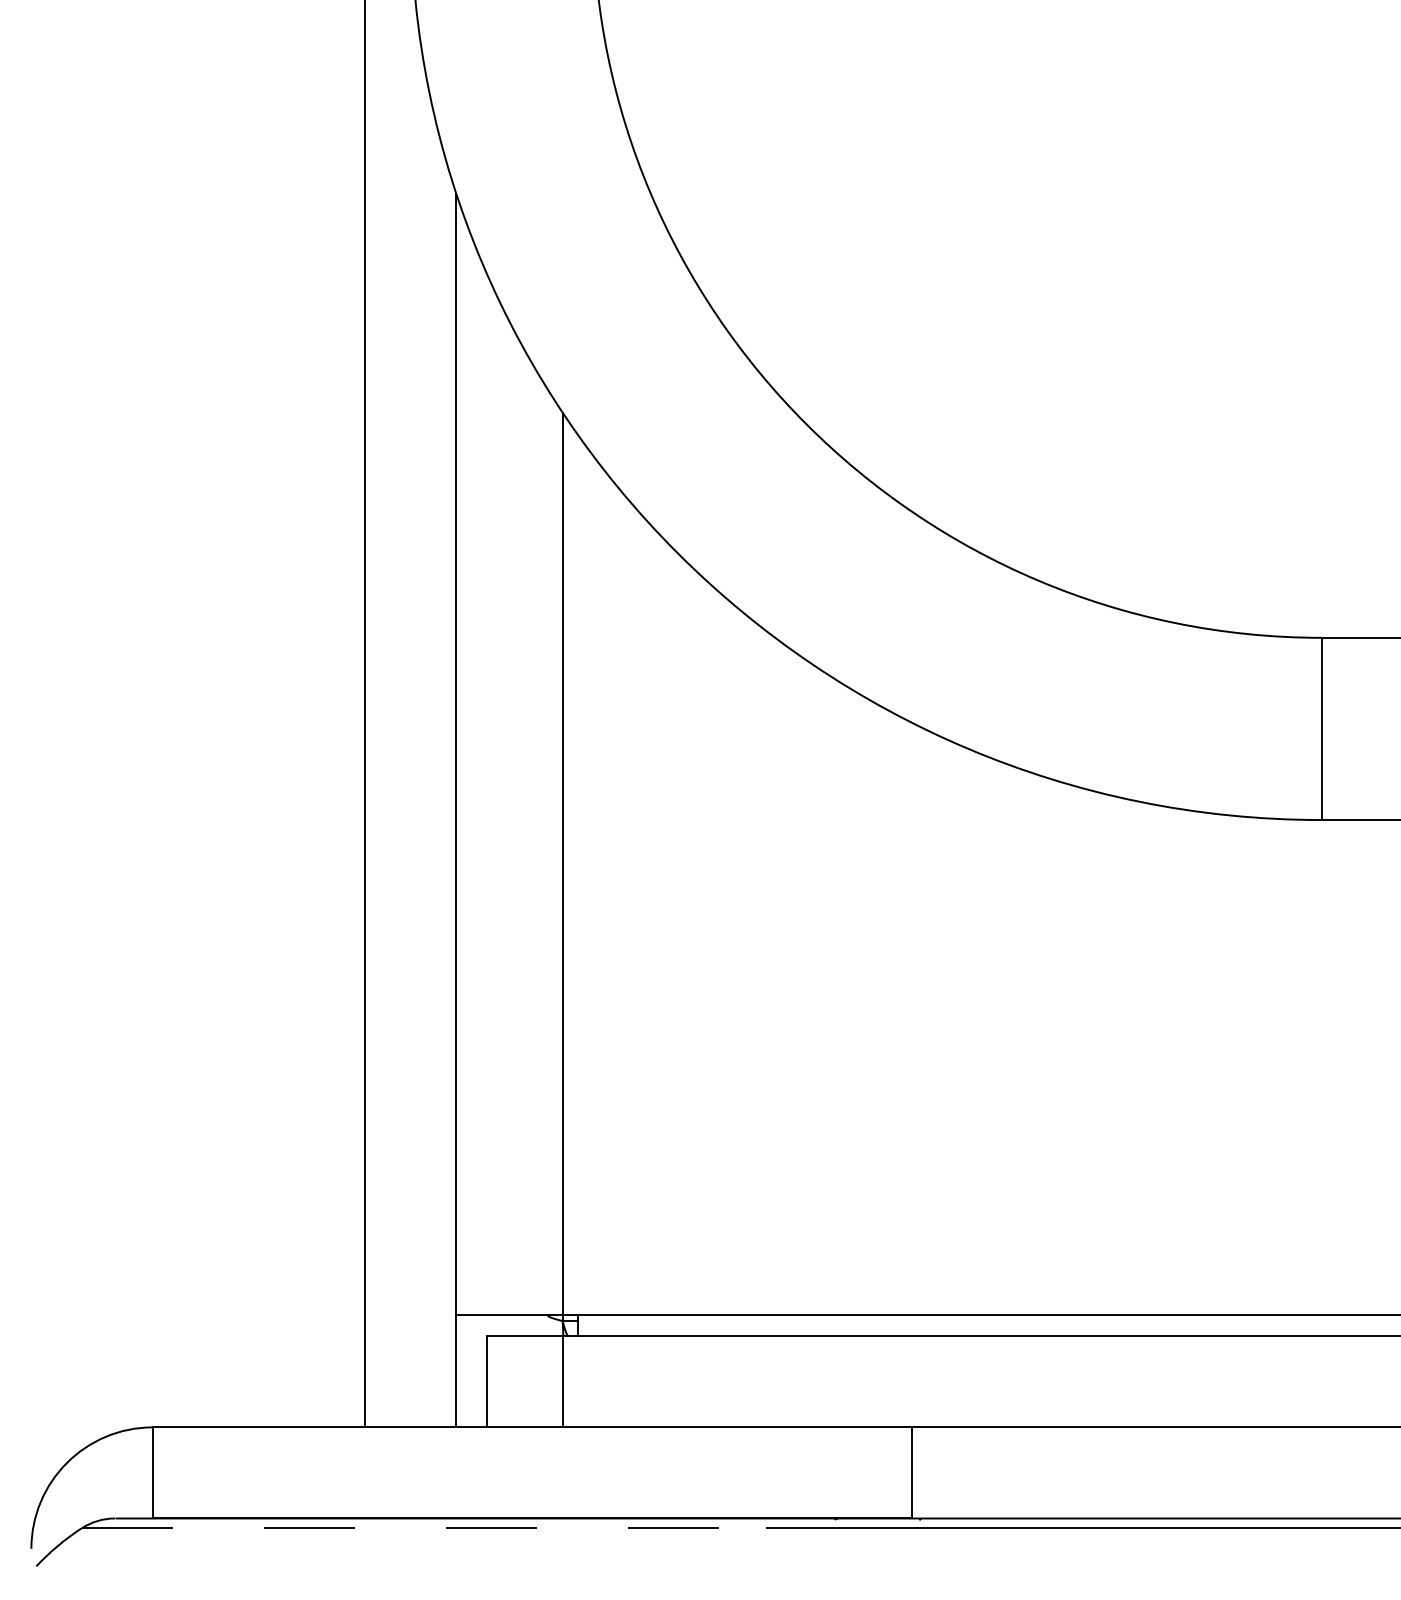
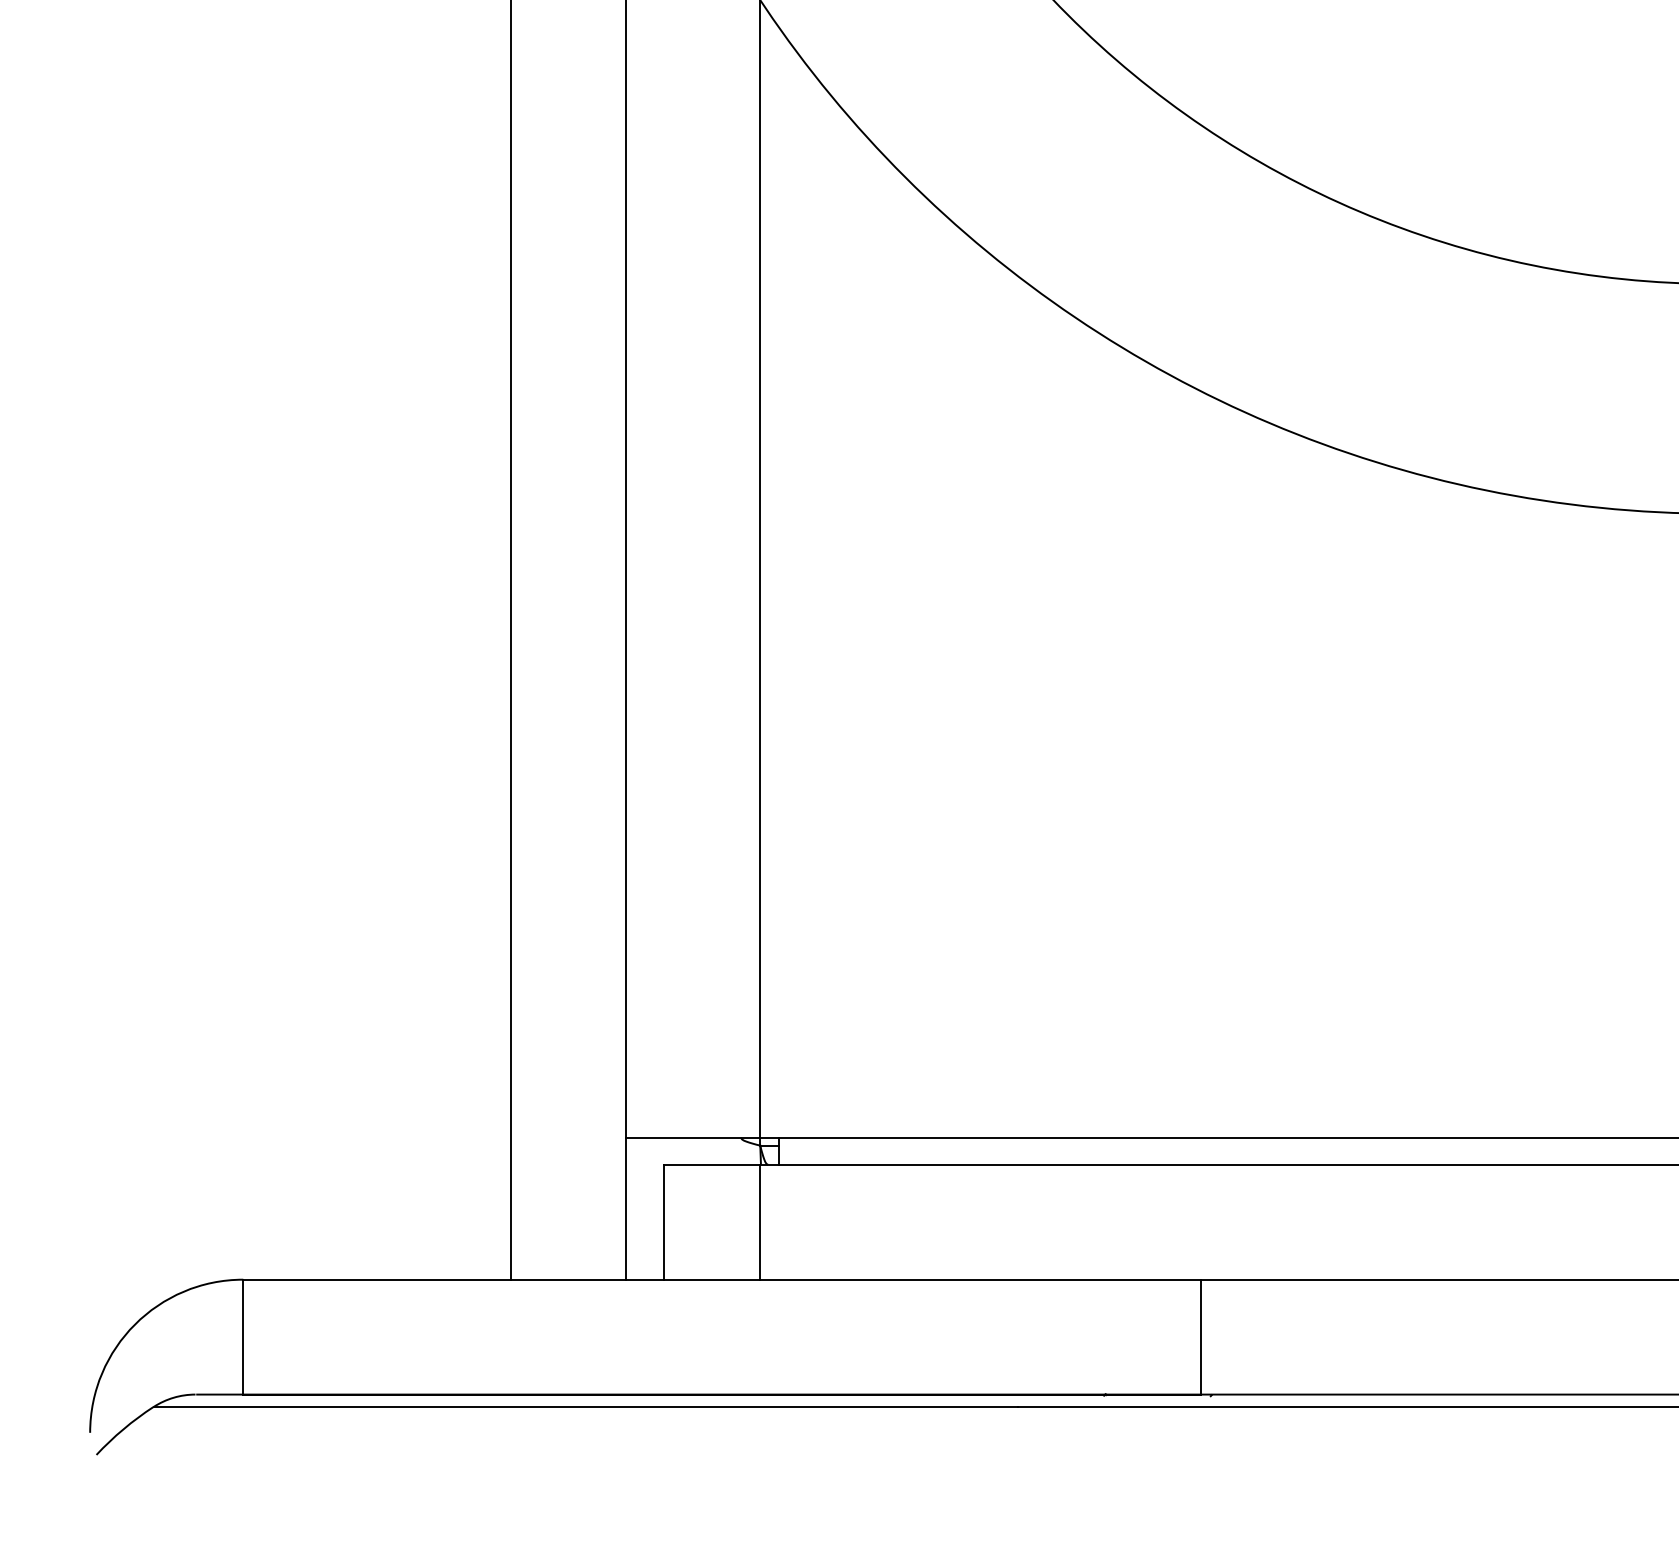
line: (424, 1528) -> (585, 1407), dashed -> solid

